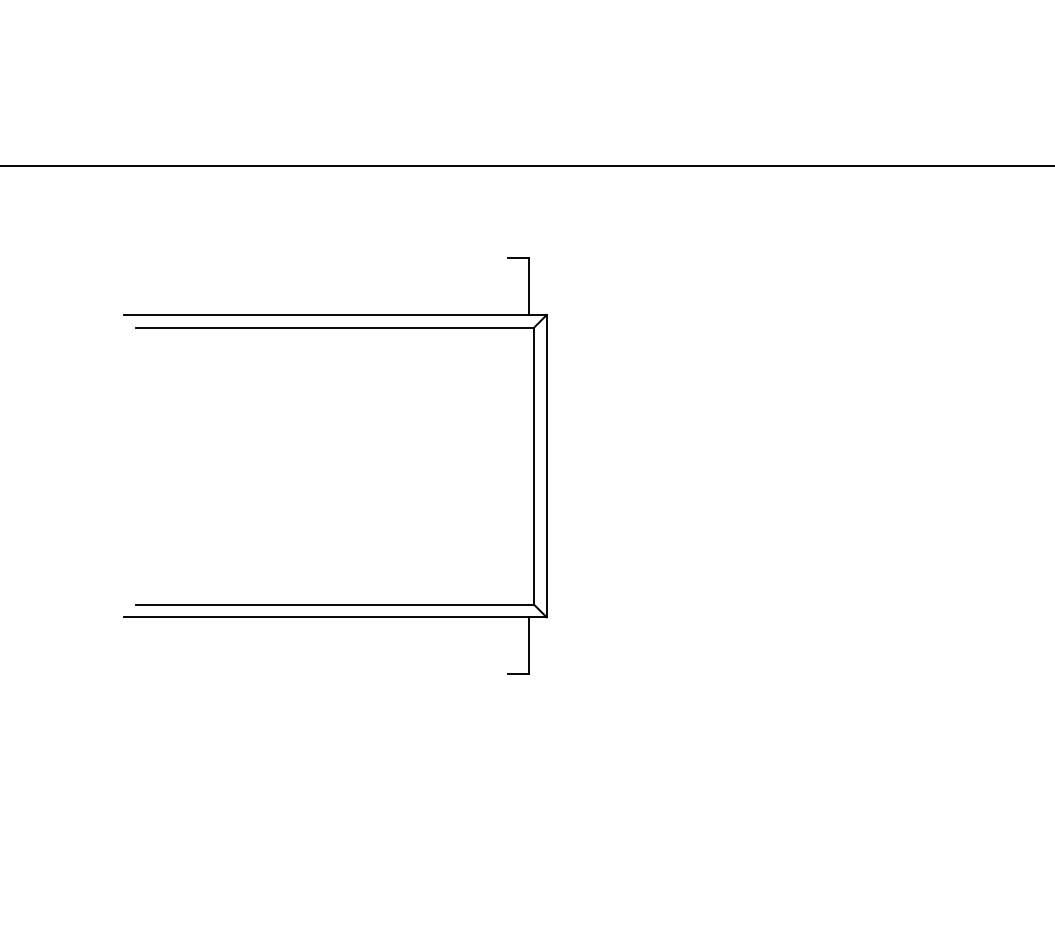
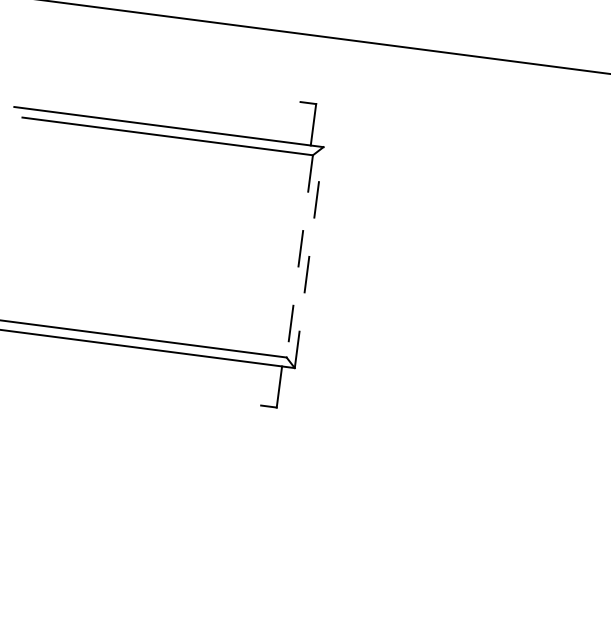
line: (546, 465) -> (309, 257), solid -> dashed
line: (533, 466) -> (299, 256), solid -> dashed

